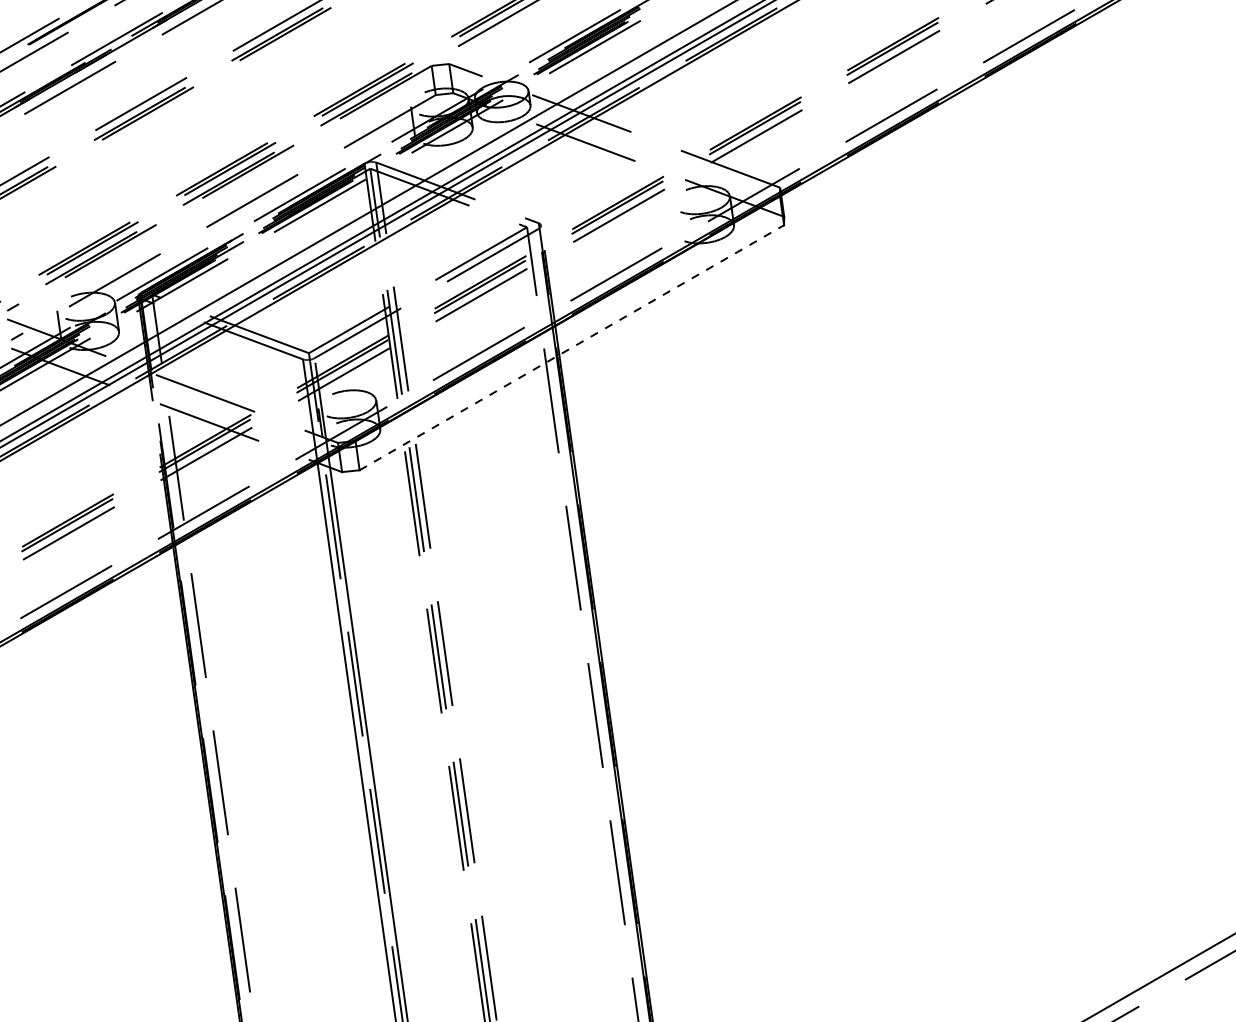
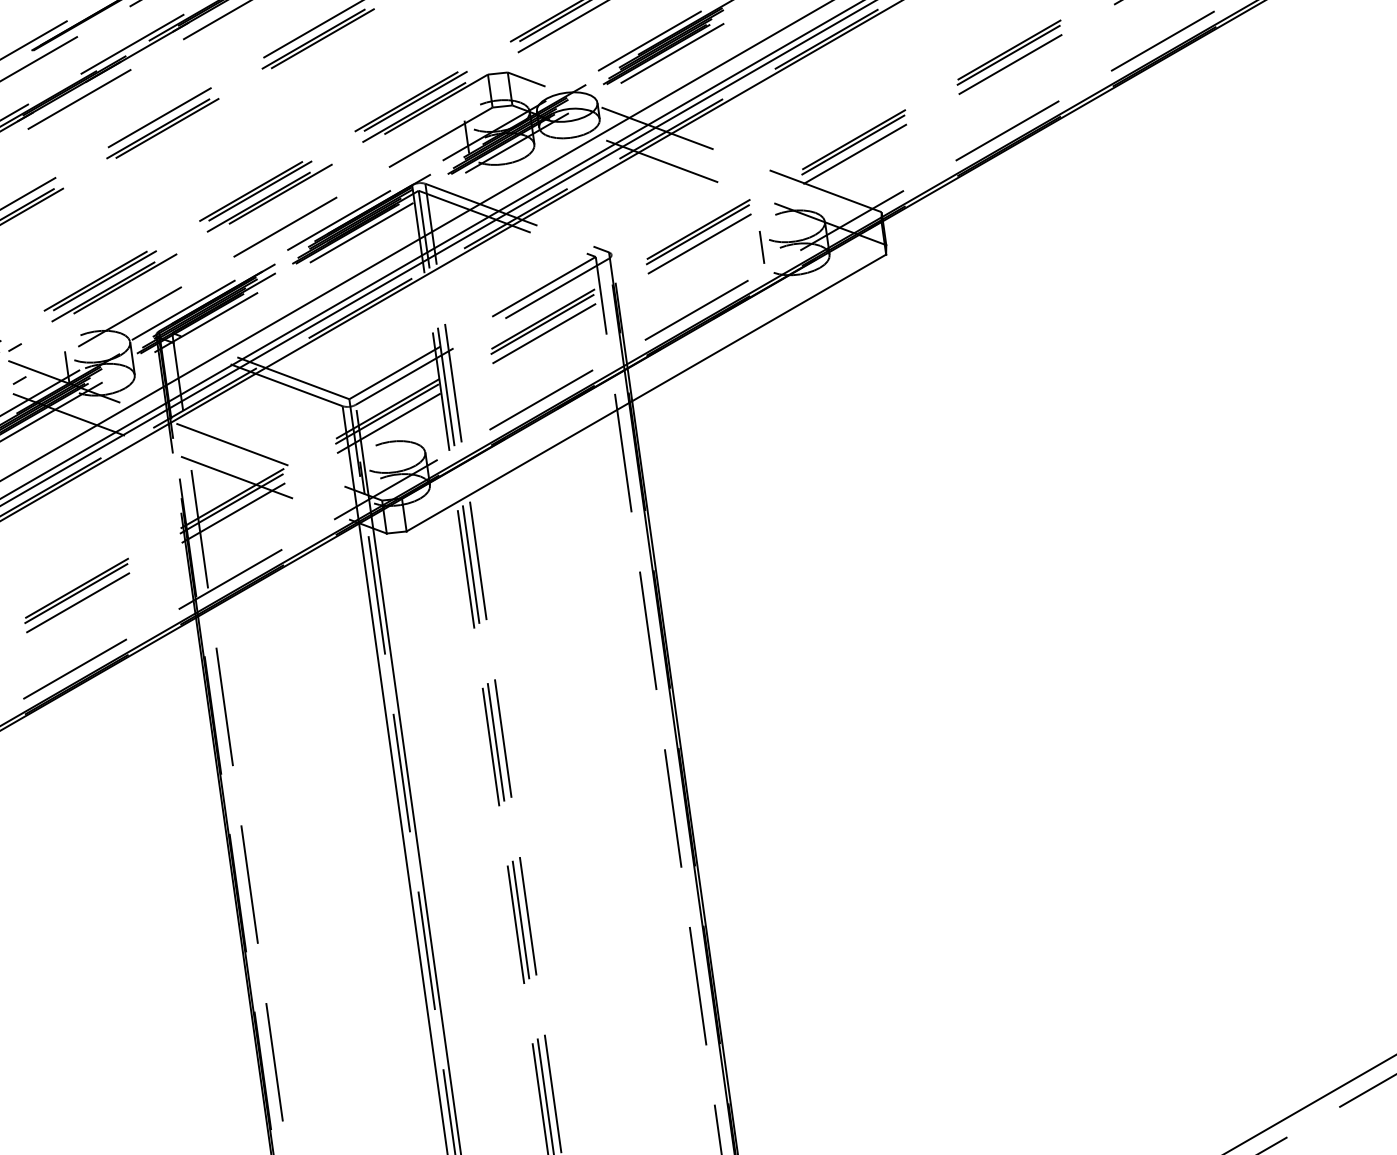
line: (673, 218) -> (761, 246), added
line: (571, 348) -> (646, 393), dashed -> solid

